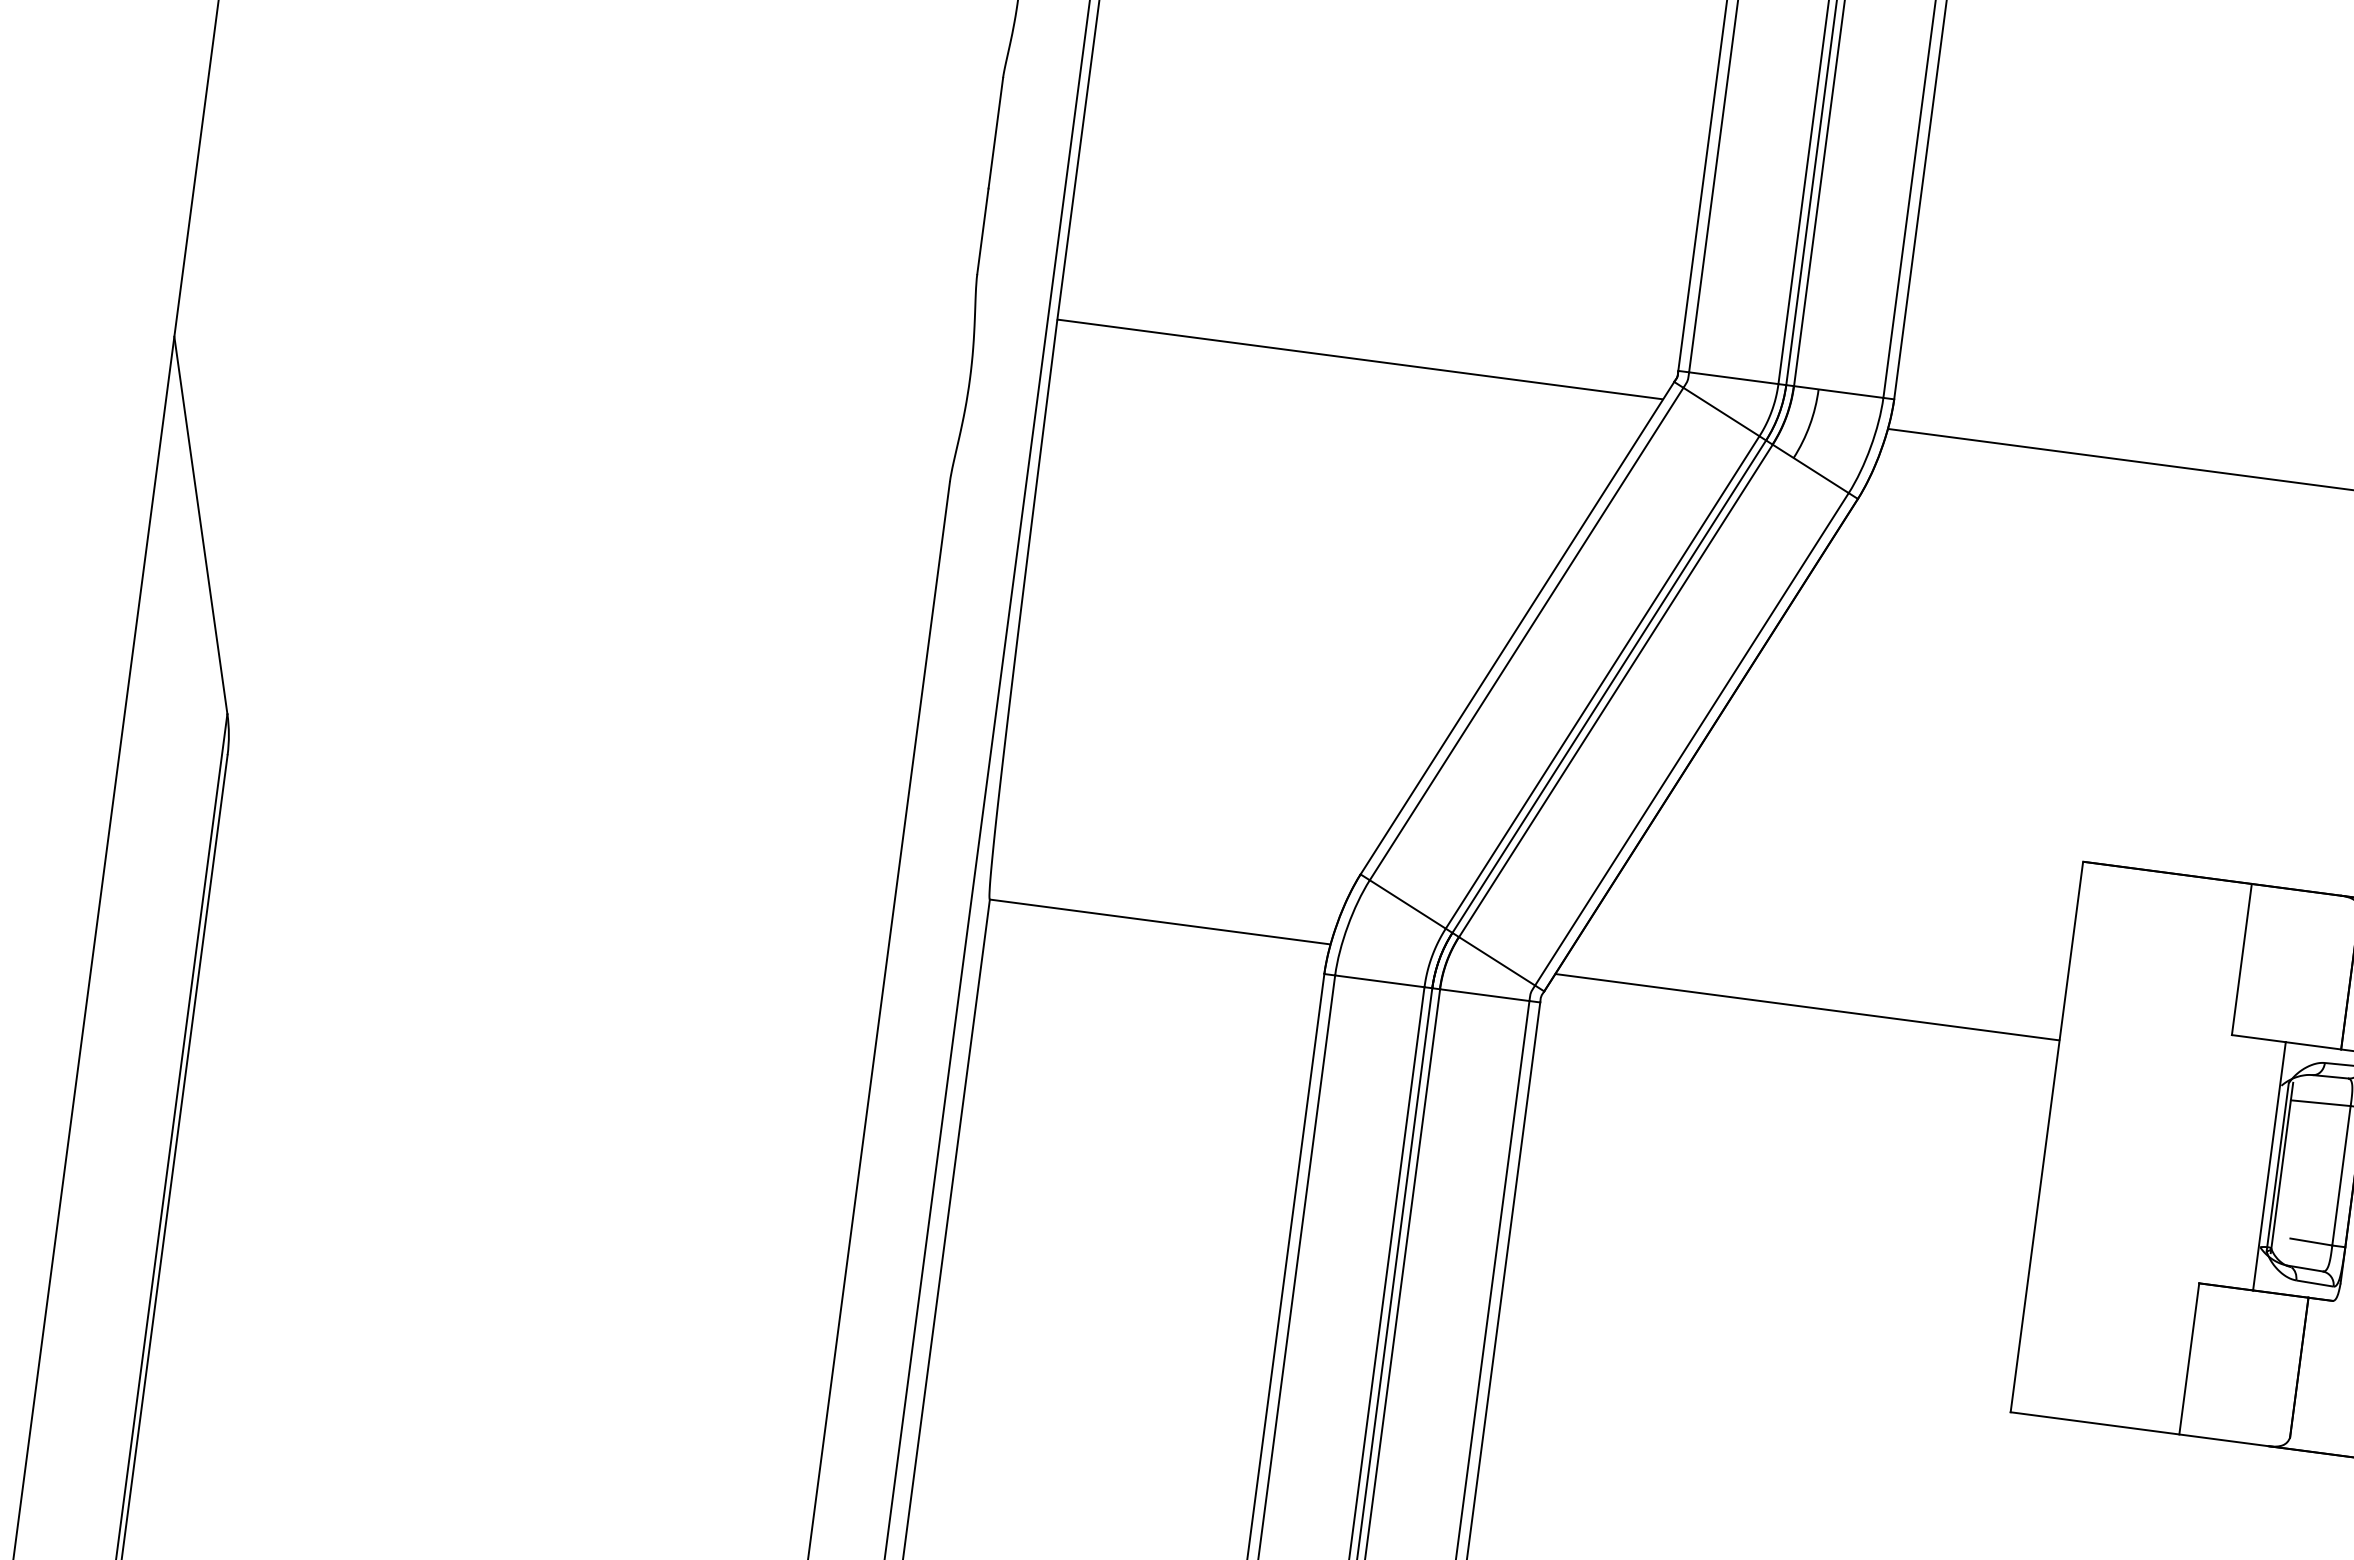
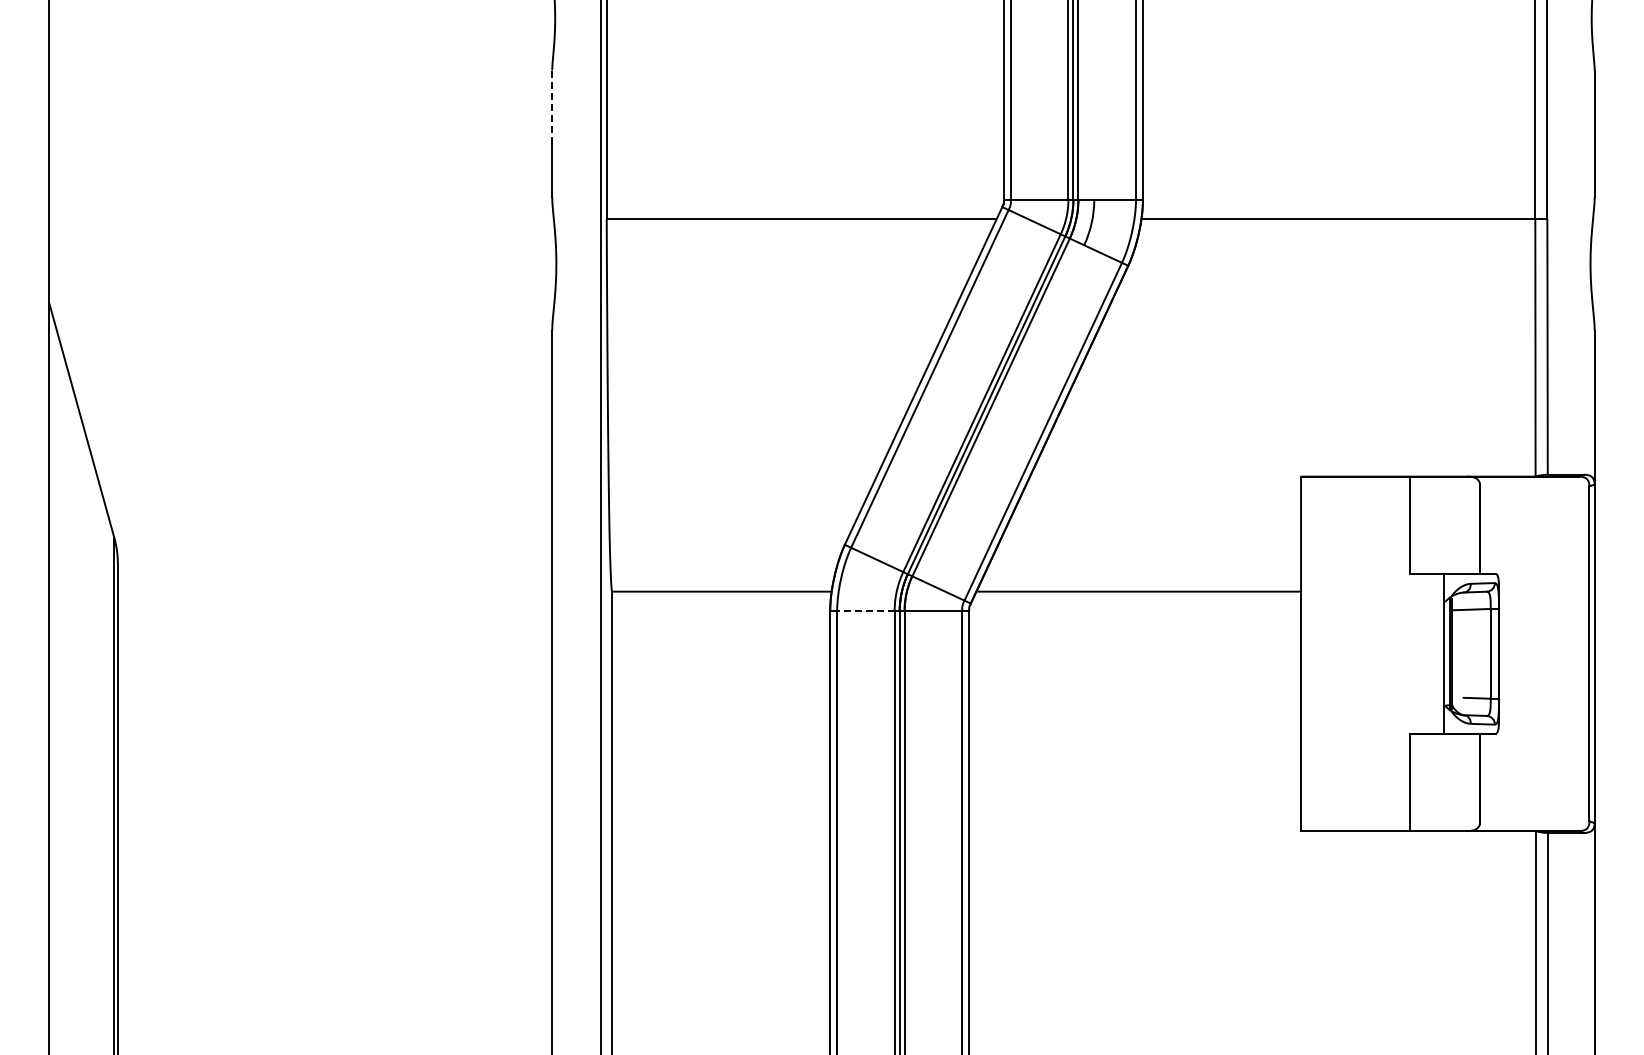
line: (996, 133) -> (552, 106), solid -> dashed
line: (1379, 980) -> (865, 610), solid -> dashed

